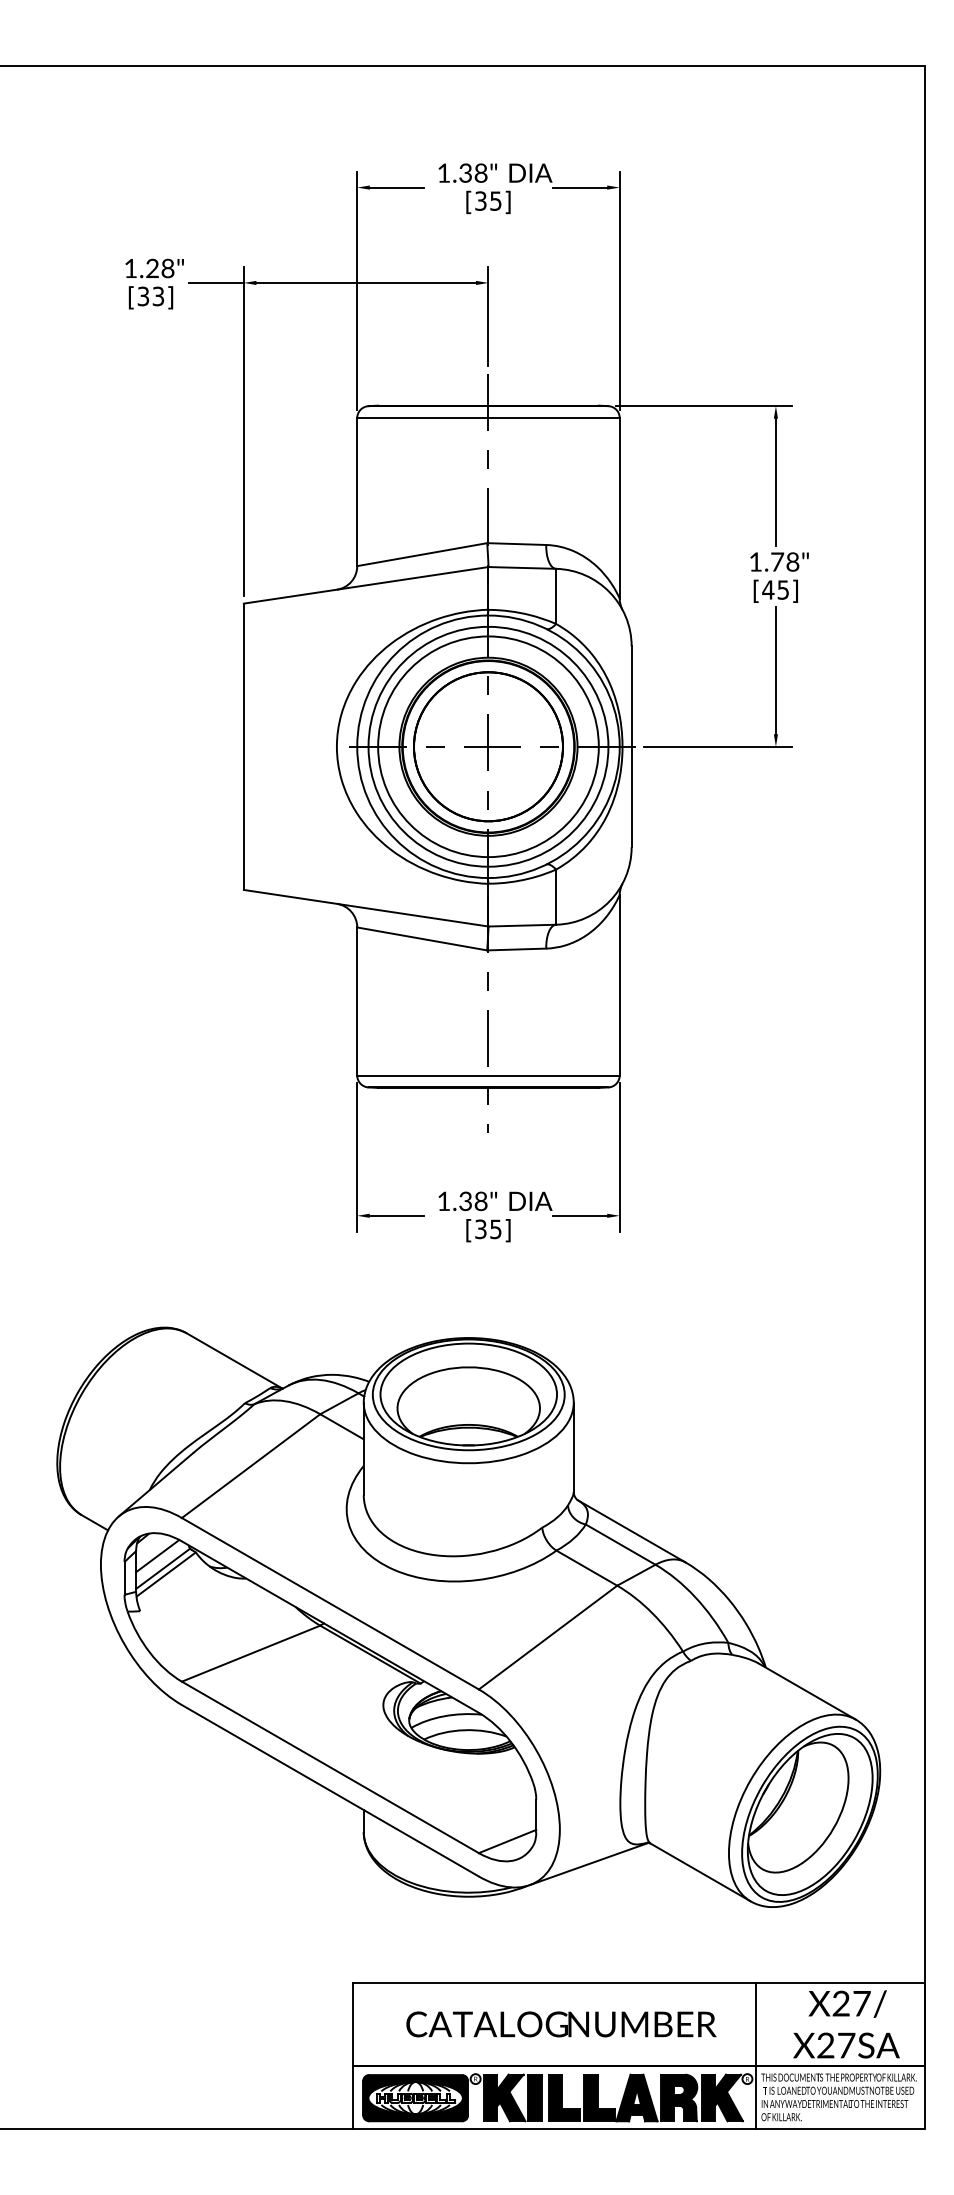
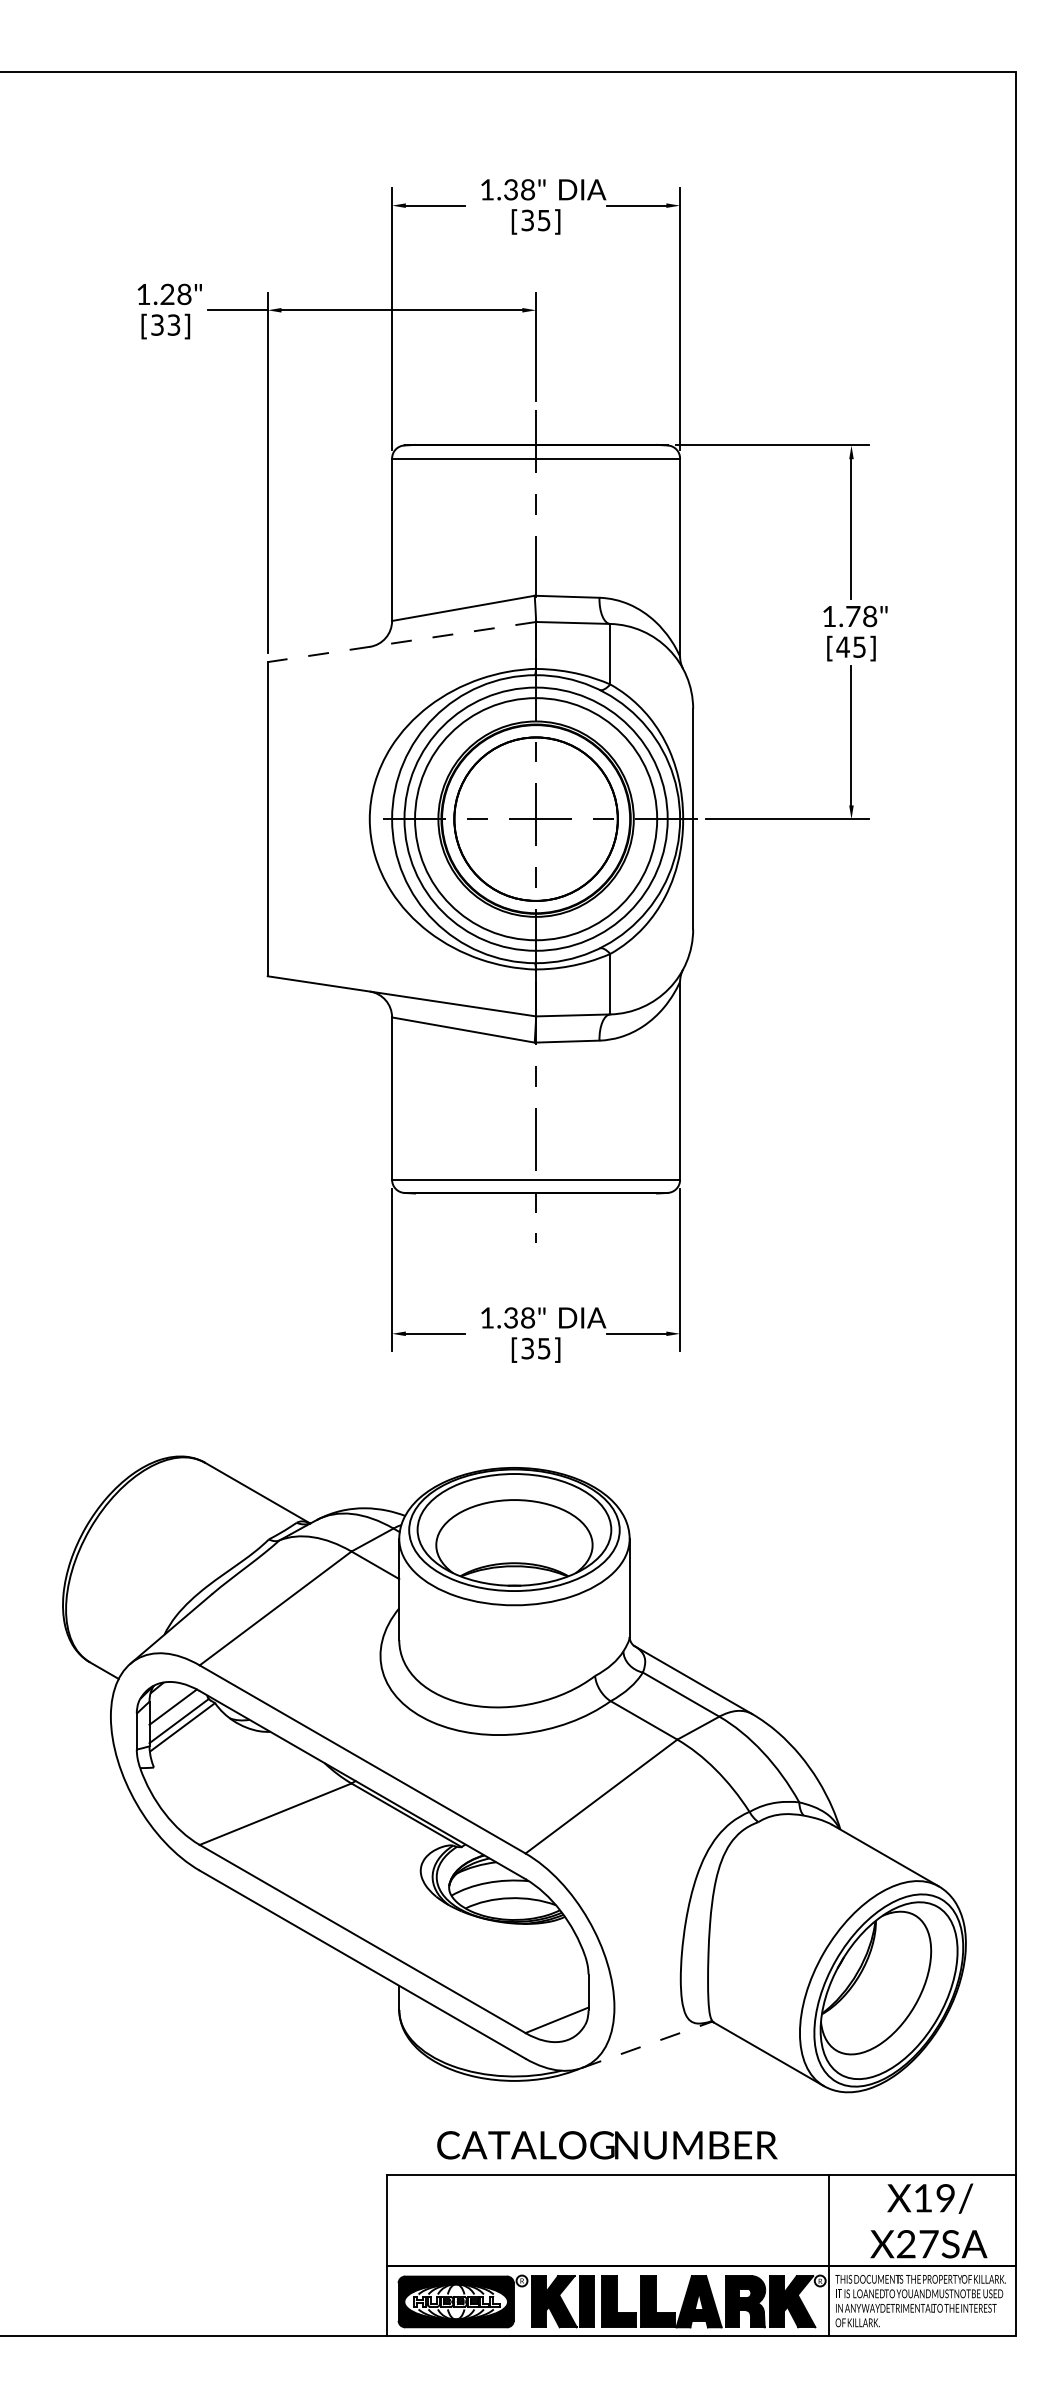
line: (366, 585) -> (402, 642), solid -> dashed
line: (589, 1863) -> (646, 2044), solid -> dashed
text: (851, 2003) -> (934, 2198), X27/ -> X19/
text: (561, 2024) -> (607, 2145), moved

